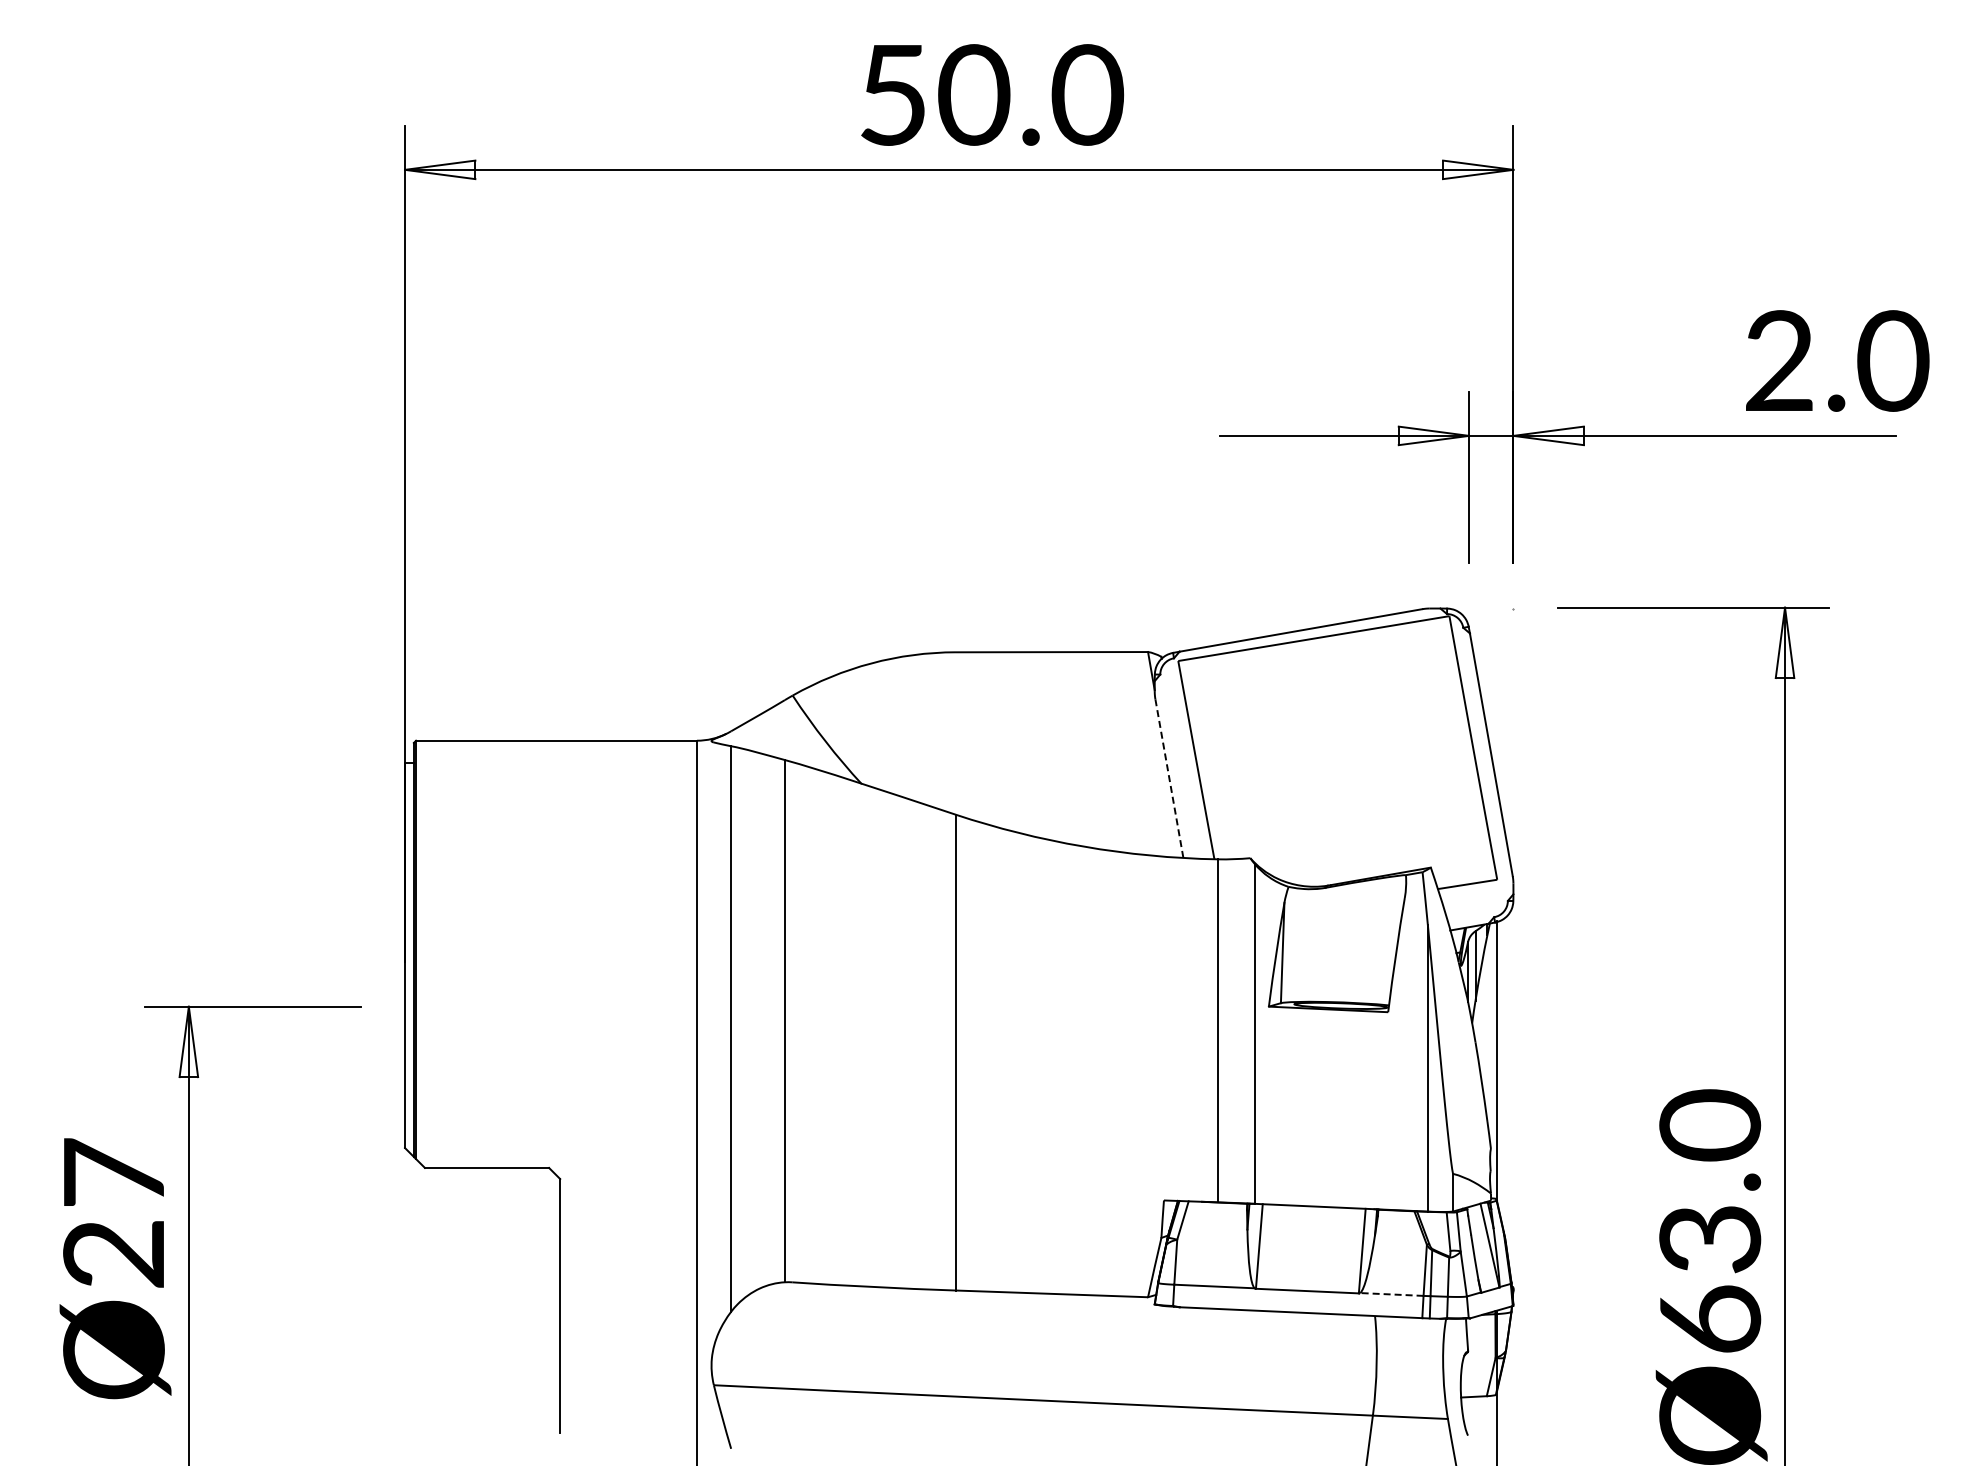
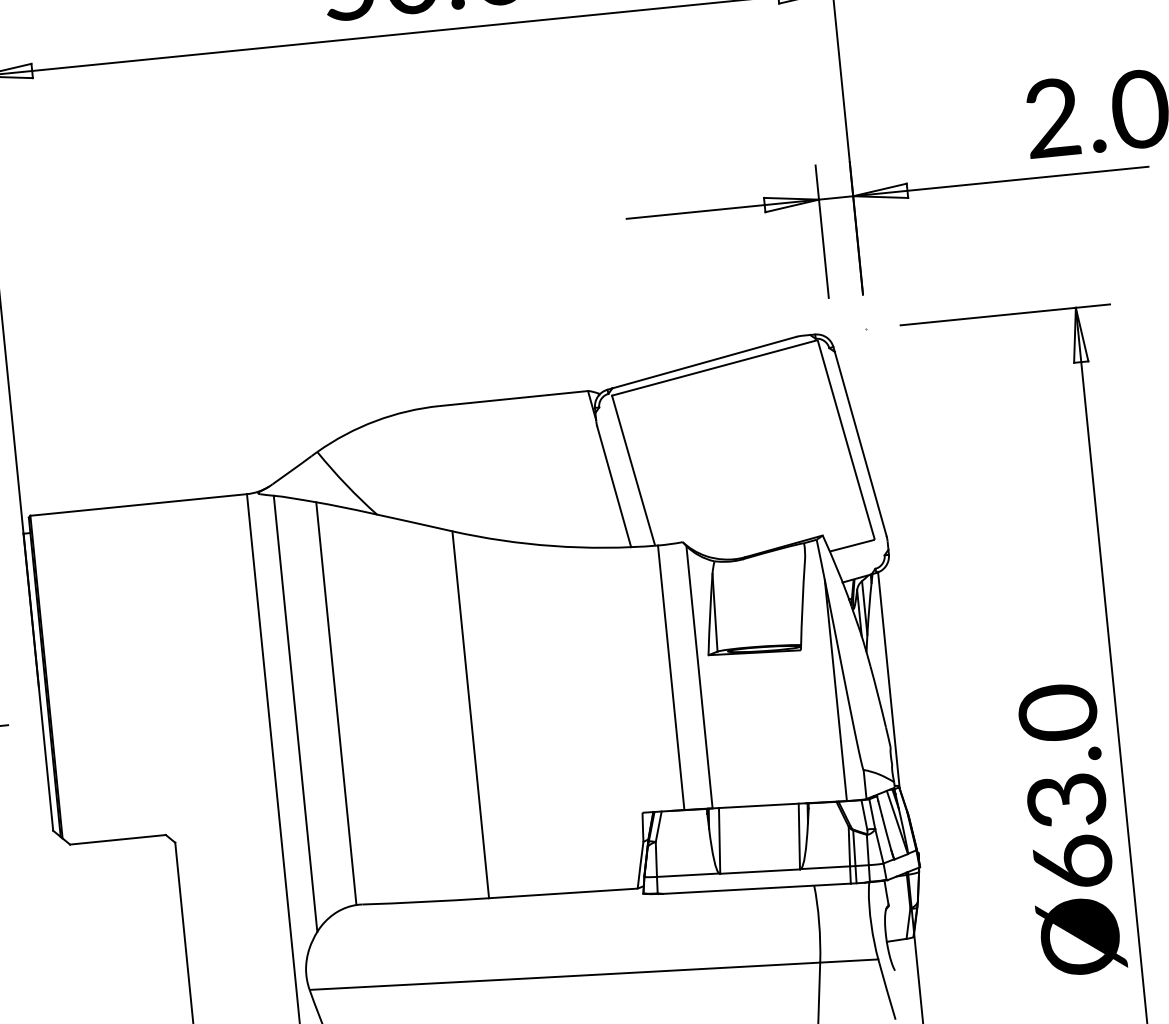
line: (1169, 778) -> (614, 486), dashed -> solid
line: (1391, 1294) -> (825, 867), dashed -> solid

